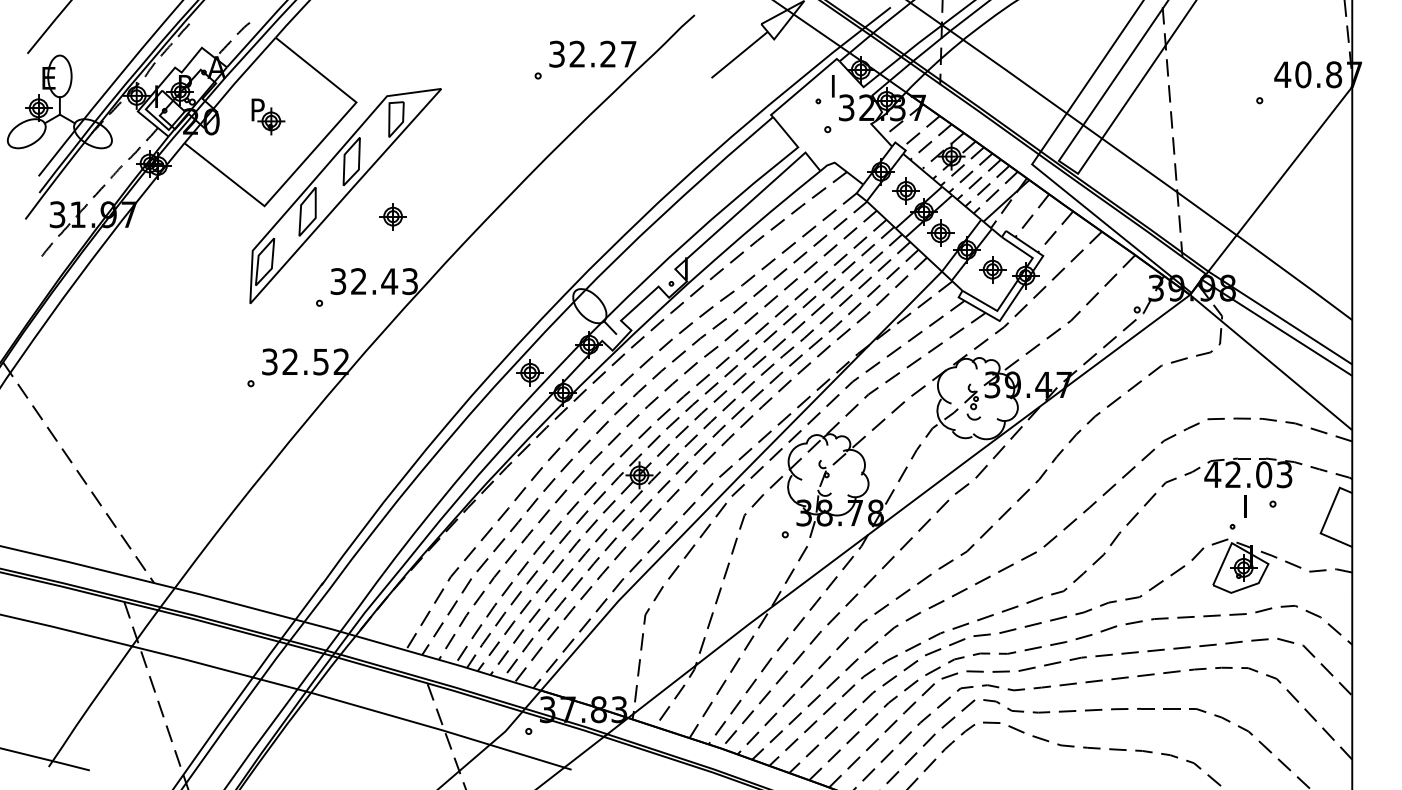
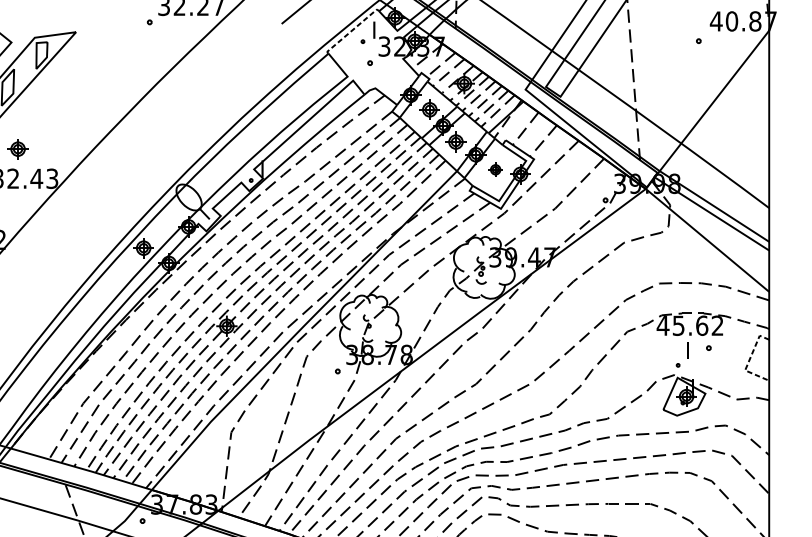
line: (804, 86) -> (352, 30), solid -> dashed
part: (392, 216) -> (17, 149), moved
part: (992, 269) -> (495, 169), size x0.7
text: (1258, 474) -> (697, 325), 42.03 -> 45.62
line: (1326, 520) -> (749, 360), solid -> dashed

